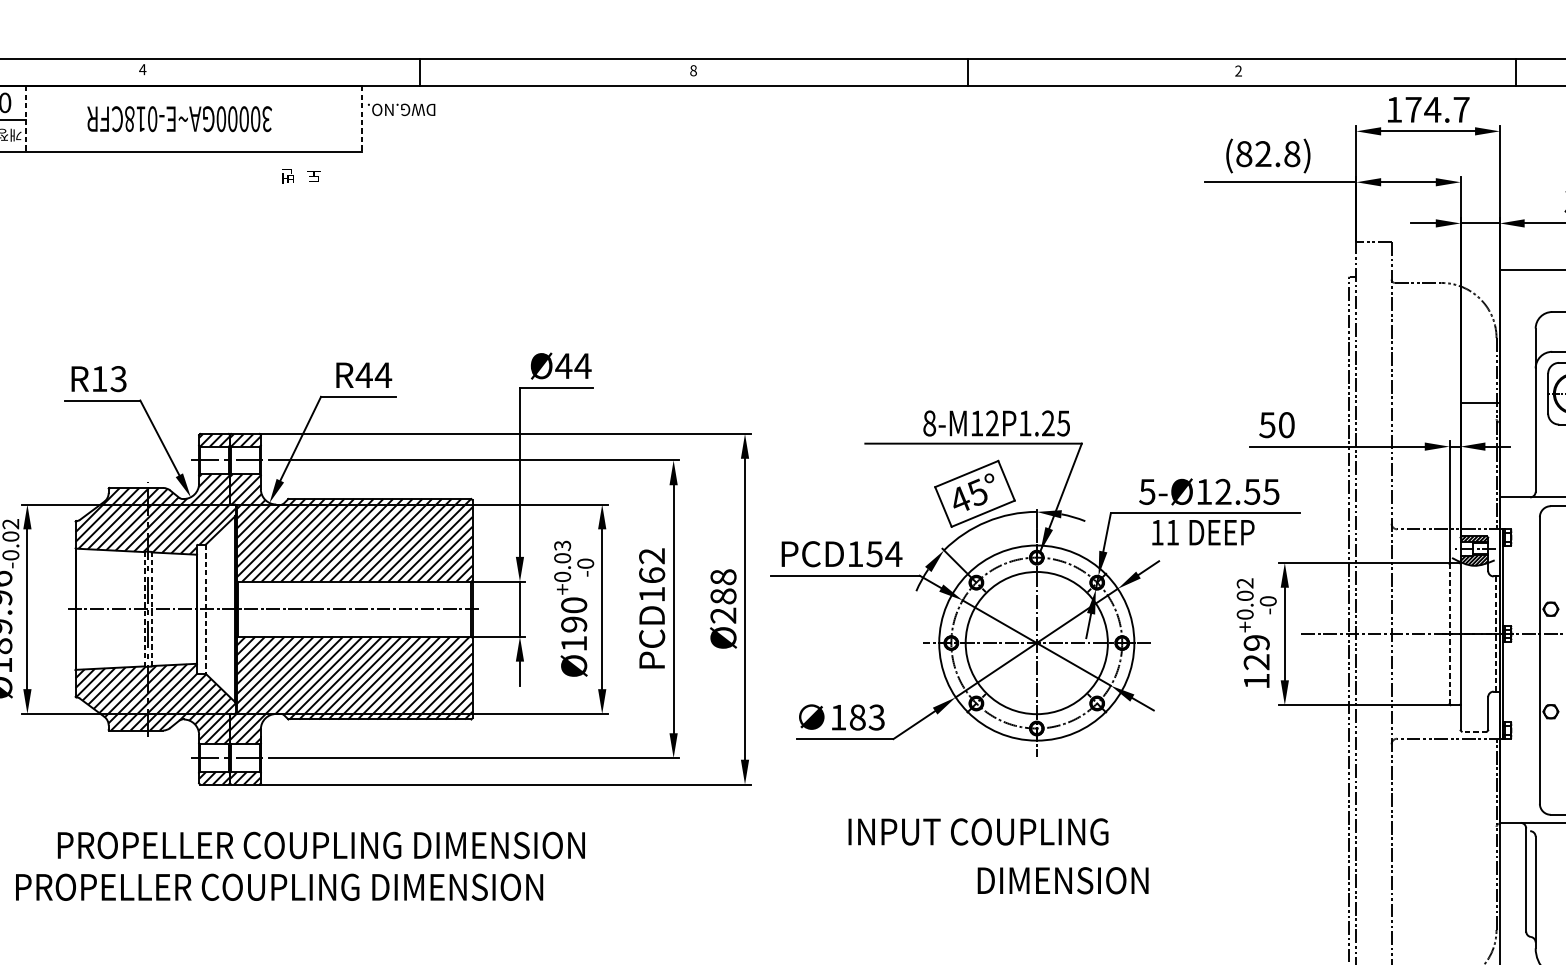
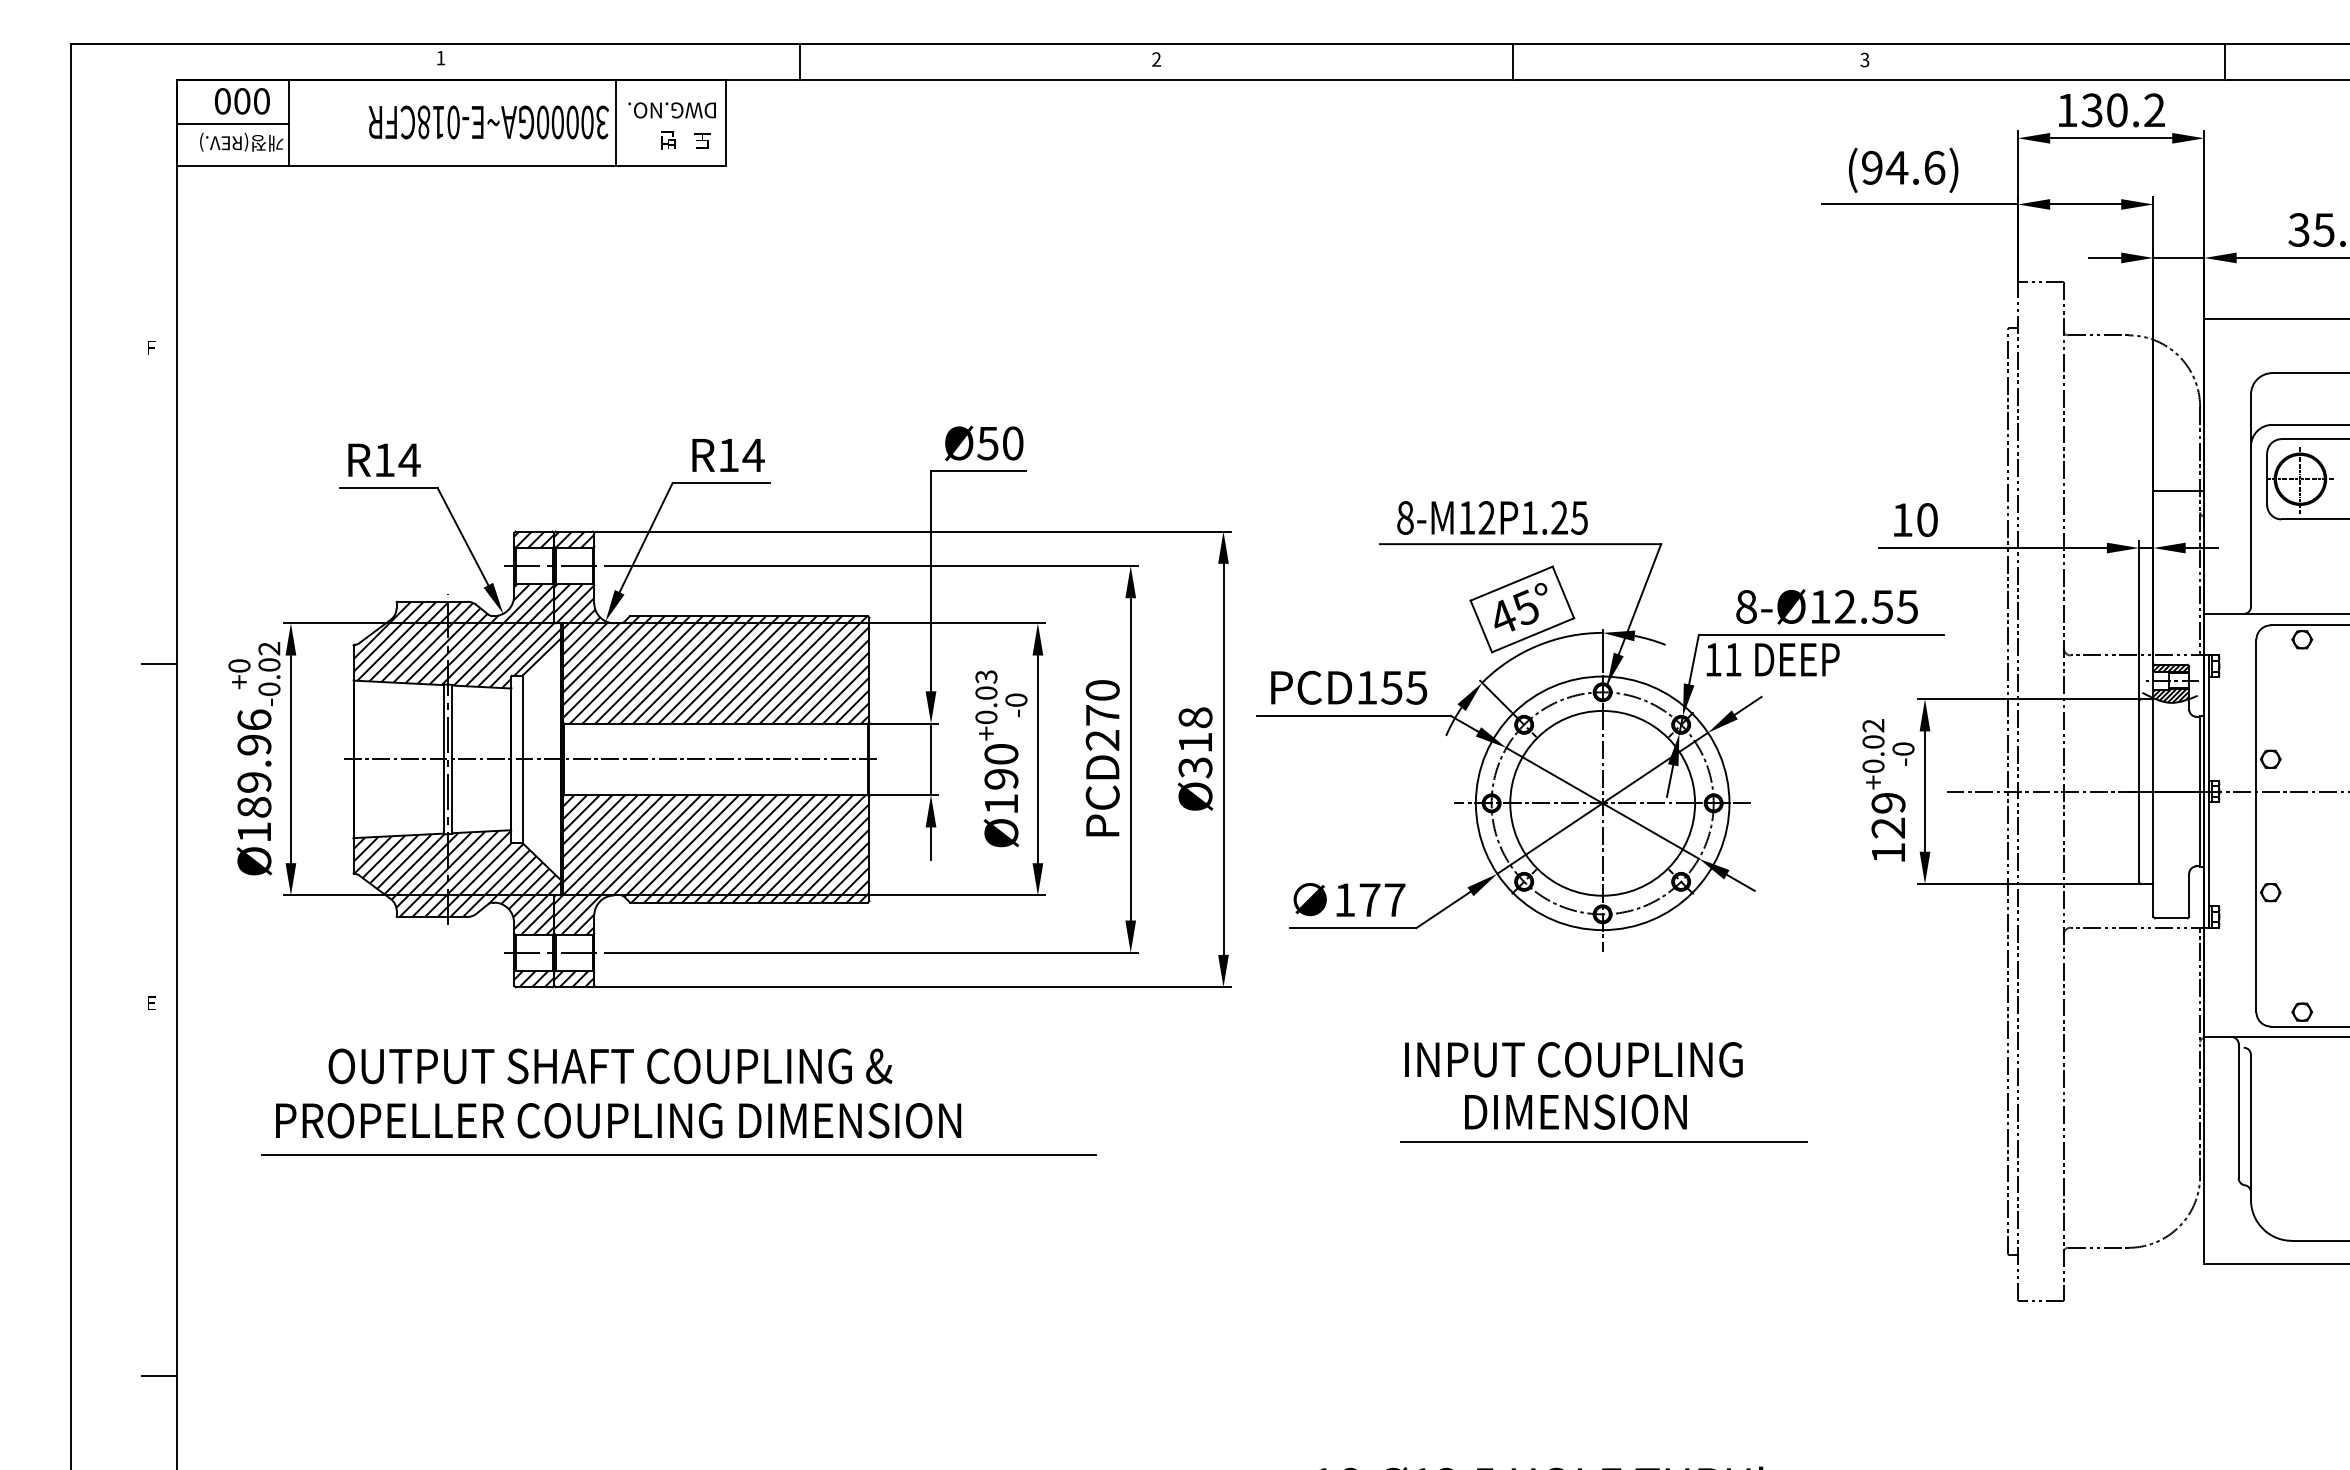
text: (142, 69) -> (440, 58), 4 -> 1
text: (693, 70) -> (1156, 59), 8 -> 2
text: (1238, 71) -> (1864, 60), 2 -> 3
text: (401, 109) -> (671, 110), moved
text: (1437, 109) -> (2123, 110), 174.7 -> 130.2
line: (25, 119) -> (288, 123), dashed -> solid
line: (277, 119) -> (616, 122), added
line: (361, 119) -> (725, 123), dashed -> solid
text: (1268, 153) -> (1903, 167), (82.8) -> (94.6)
text: (301, 176) -> (685, 140), moved
text: (573, 366) -> (1000, 443), Ø44 -> Ø50
text: (364, 375) -> (728, 455), R44 -> R14
text: (118, 379) -> (409, 460), R13 -> R14
text: (996, 423) -> (1492, 517), moved
text: (1266, 425) -> (1901, 520), 50 -> 10
text: (1146, 491) -> (1745, 606), 5-Ø12.55 -> 8-Ø12.55
text: (1202, 532) -> (1772, 659), moved
text: (893, 553) -> (1416, 687), PCD154 -> PCD155
text: (651, 575) -> (1102, 715), PCD162 -> PCD270
text: (723, 606) -> (1195, 755), Ø288 -> Ø318
line: (144, 609) -> (443, 759), dashed -> solid
line: (151, 609) -> (452, 759), dashed -> solid
line: (205, 609) -> (522, 759), dashed -> solid
line: (1449, 633) -> (2139, 791), dashed -> solid
line: (1496, 633) -> (2199, 791), dashed -> solid
text: (867, 717) -> (1382, 900), 183 -> 177
line: (1473, 731) -> (2170, 918), dashed -> solid
text: (978, 831) -> (1573, 1059), moved
text: (320, 845) -> (671, 1066), PROPELLER COUPLING DIMENSION -> OUTPUT SHAFT COUPLING &
text: (1062, 880) -> (1575, 1111), moved
line: (1037, 904) -> (1603, 1142), added
line: (325, 914) -> (678, 1155), added

